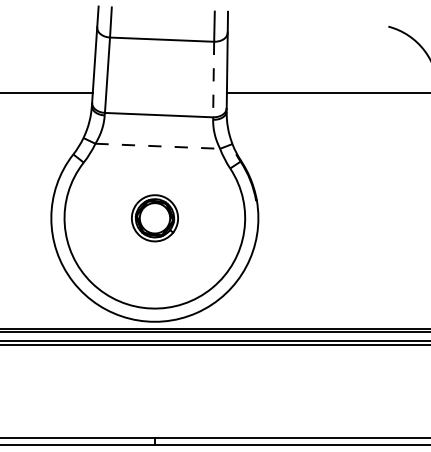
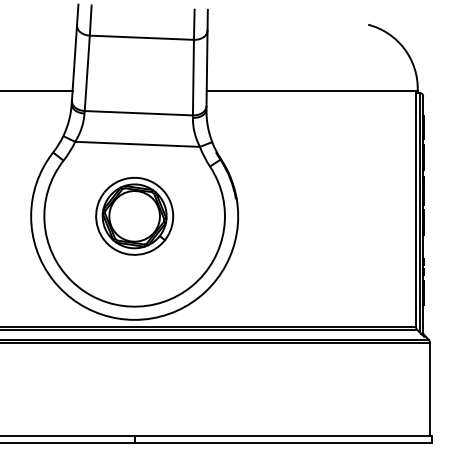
line: (213, 79) -> (193, 77), dashed -> solid
line: (158, 146) -> (138, 144), dashed -> solid
part: (154, 218) -> (134, 216), size x1.67

